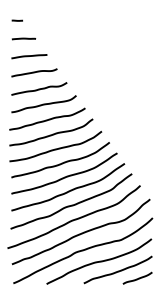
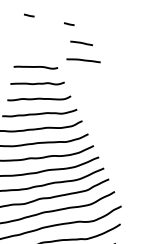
curve: (59, 21) -> (68, 23), added
line: (23, 38) -> (81, 42), moved
line: (29, 56) -> (83, 60), moved

